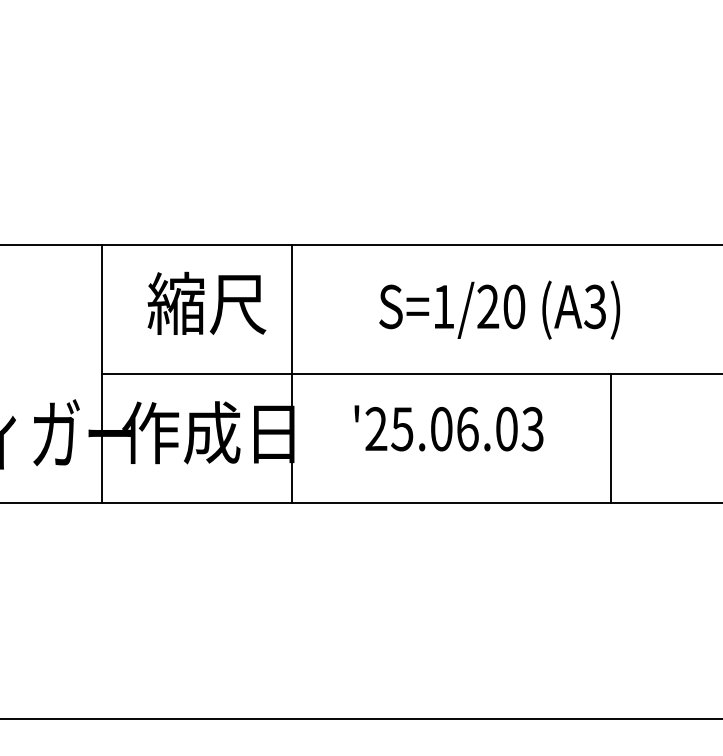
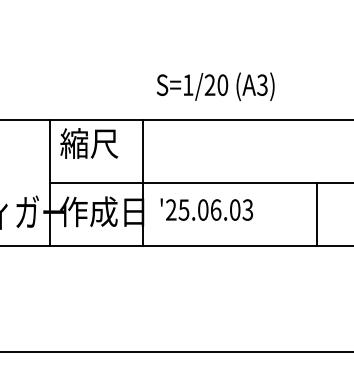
text: (207, 303) -> (89, 143), moved
text: (499, 309) -> (215, 86), moved
text: (448, 428) -> (206, 209), moved
line: (611, 438) -> (317, 214), moved

